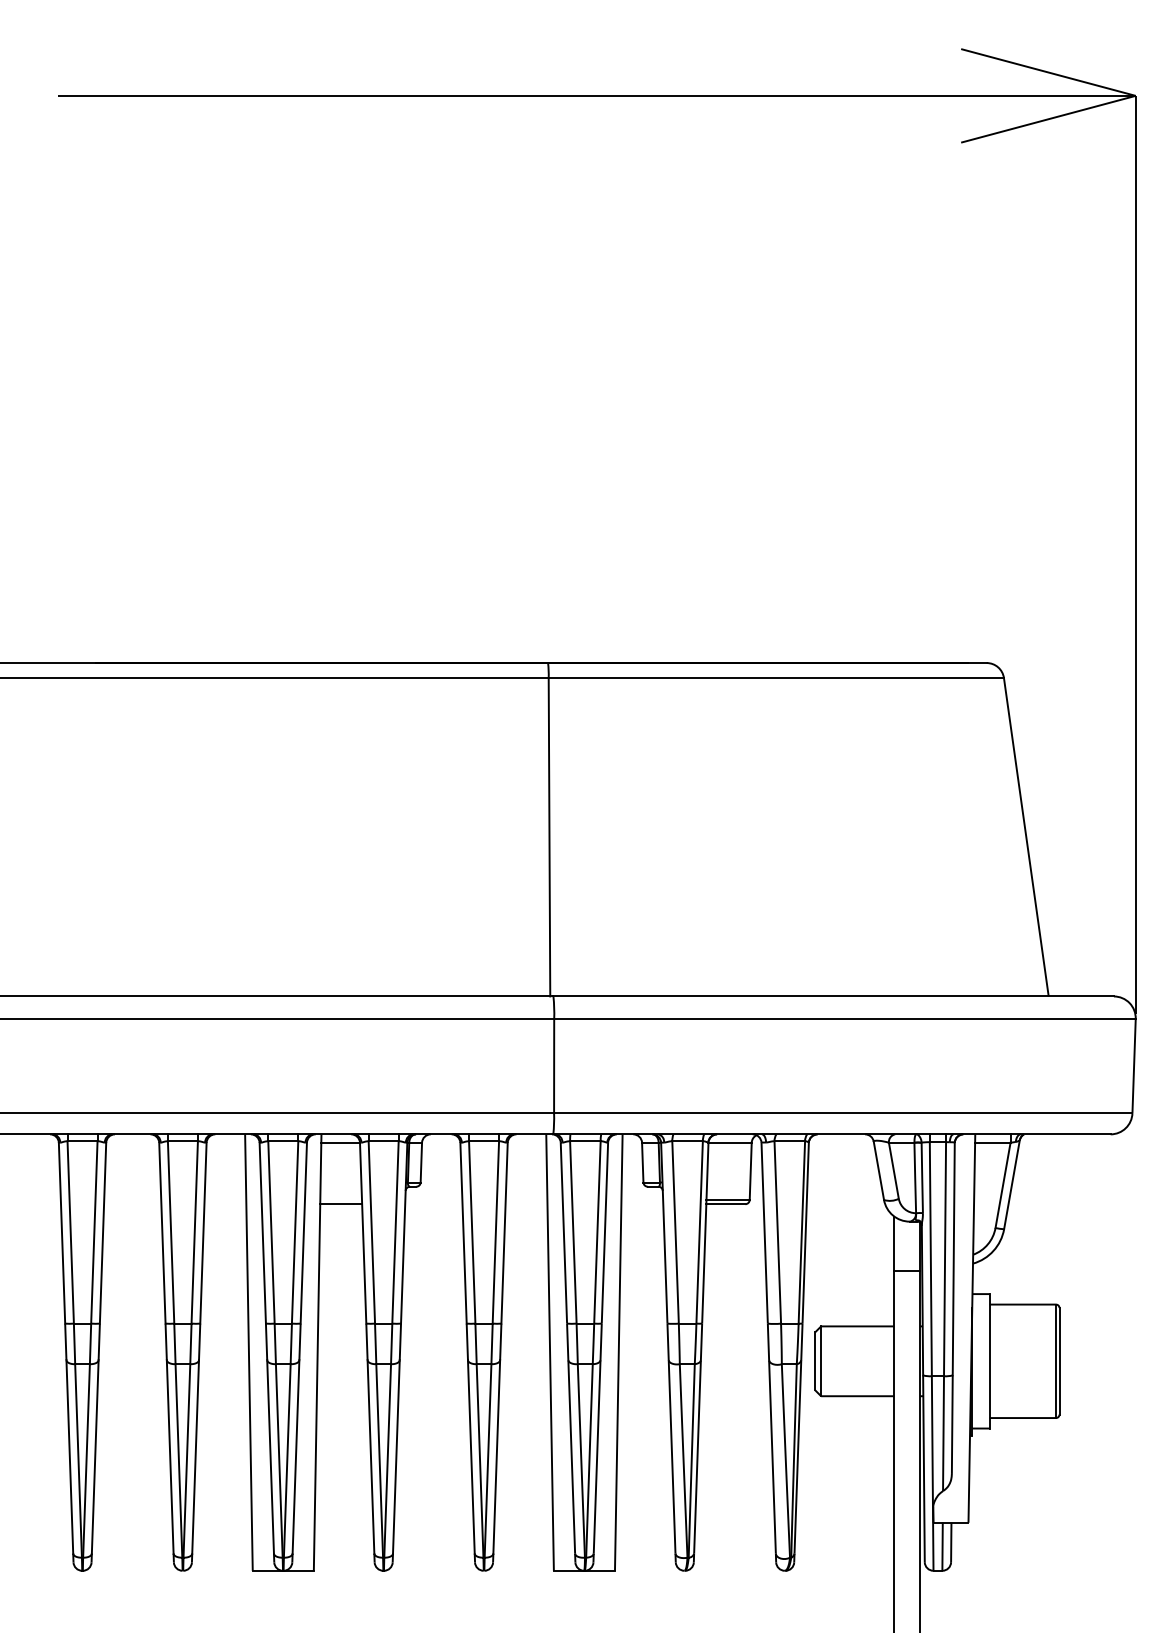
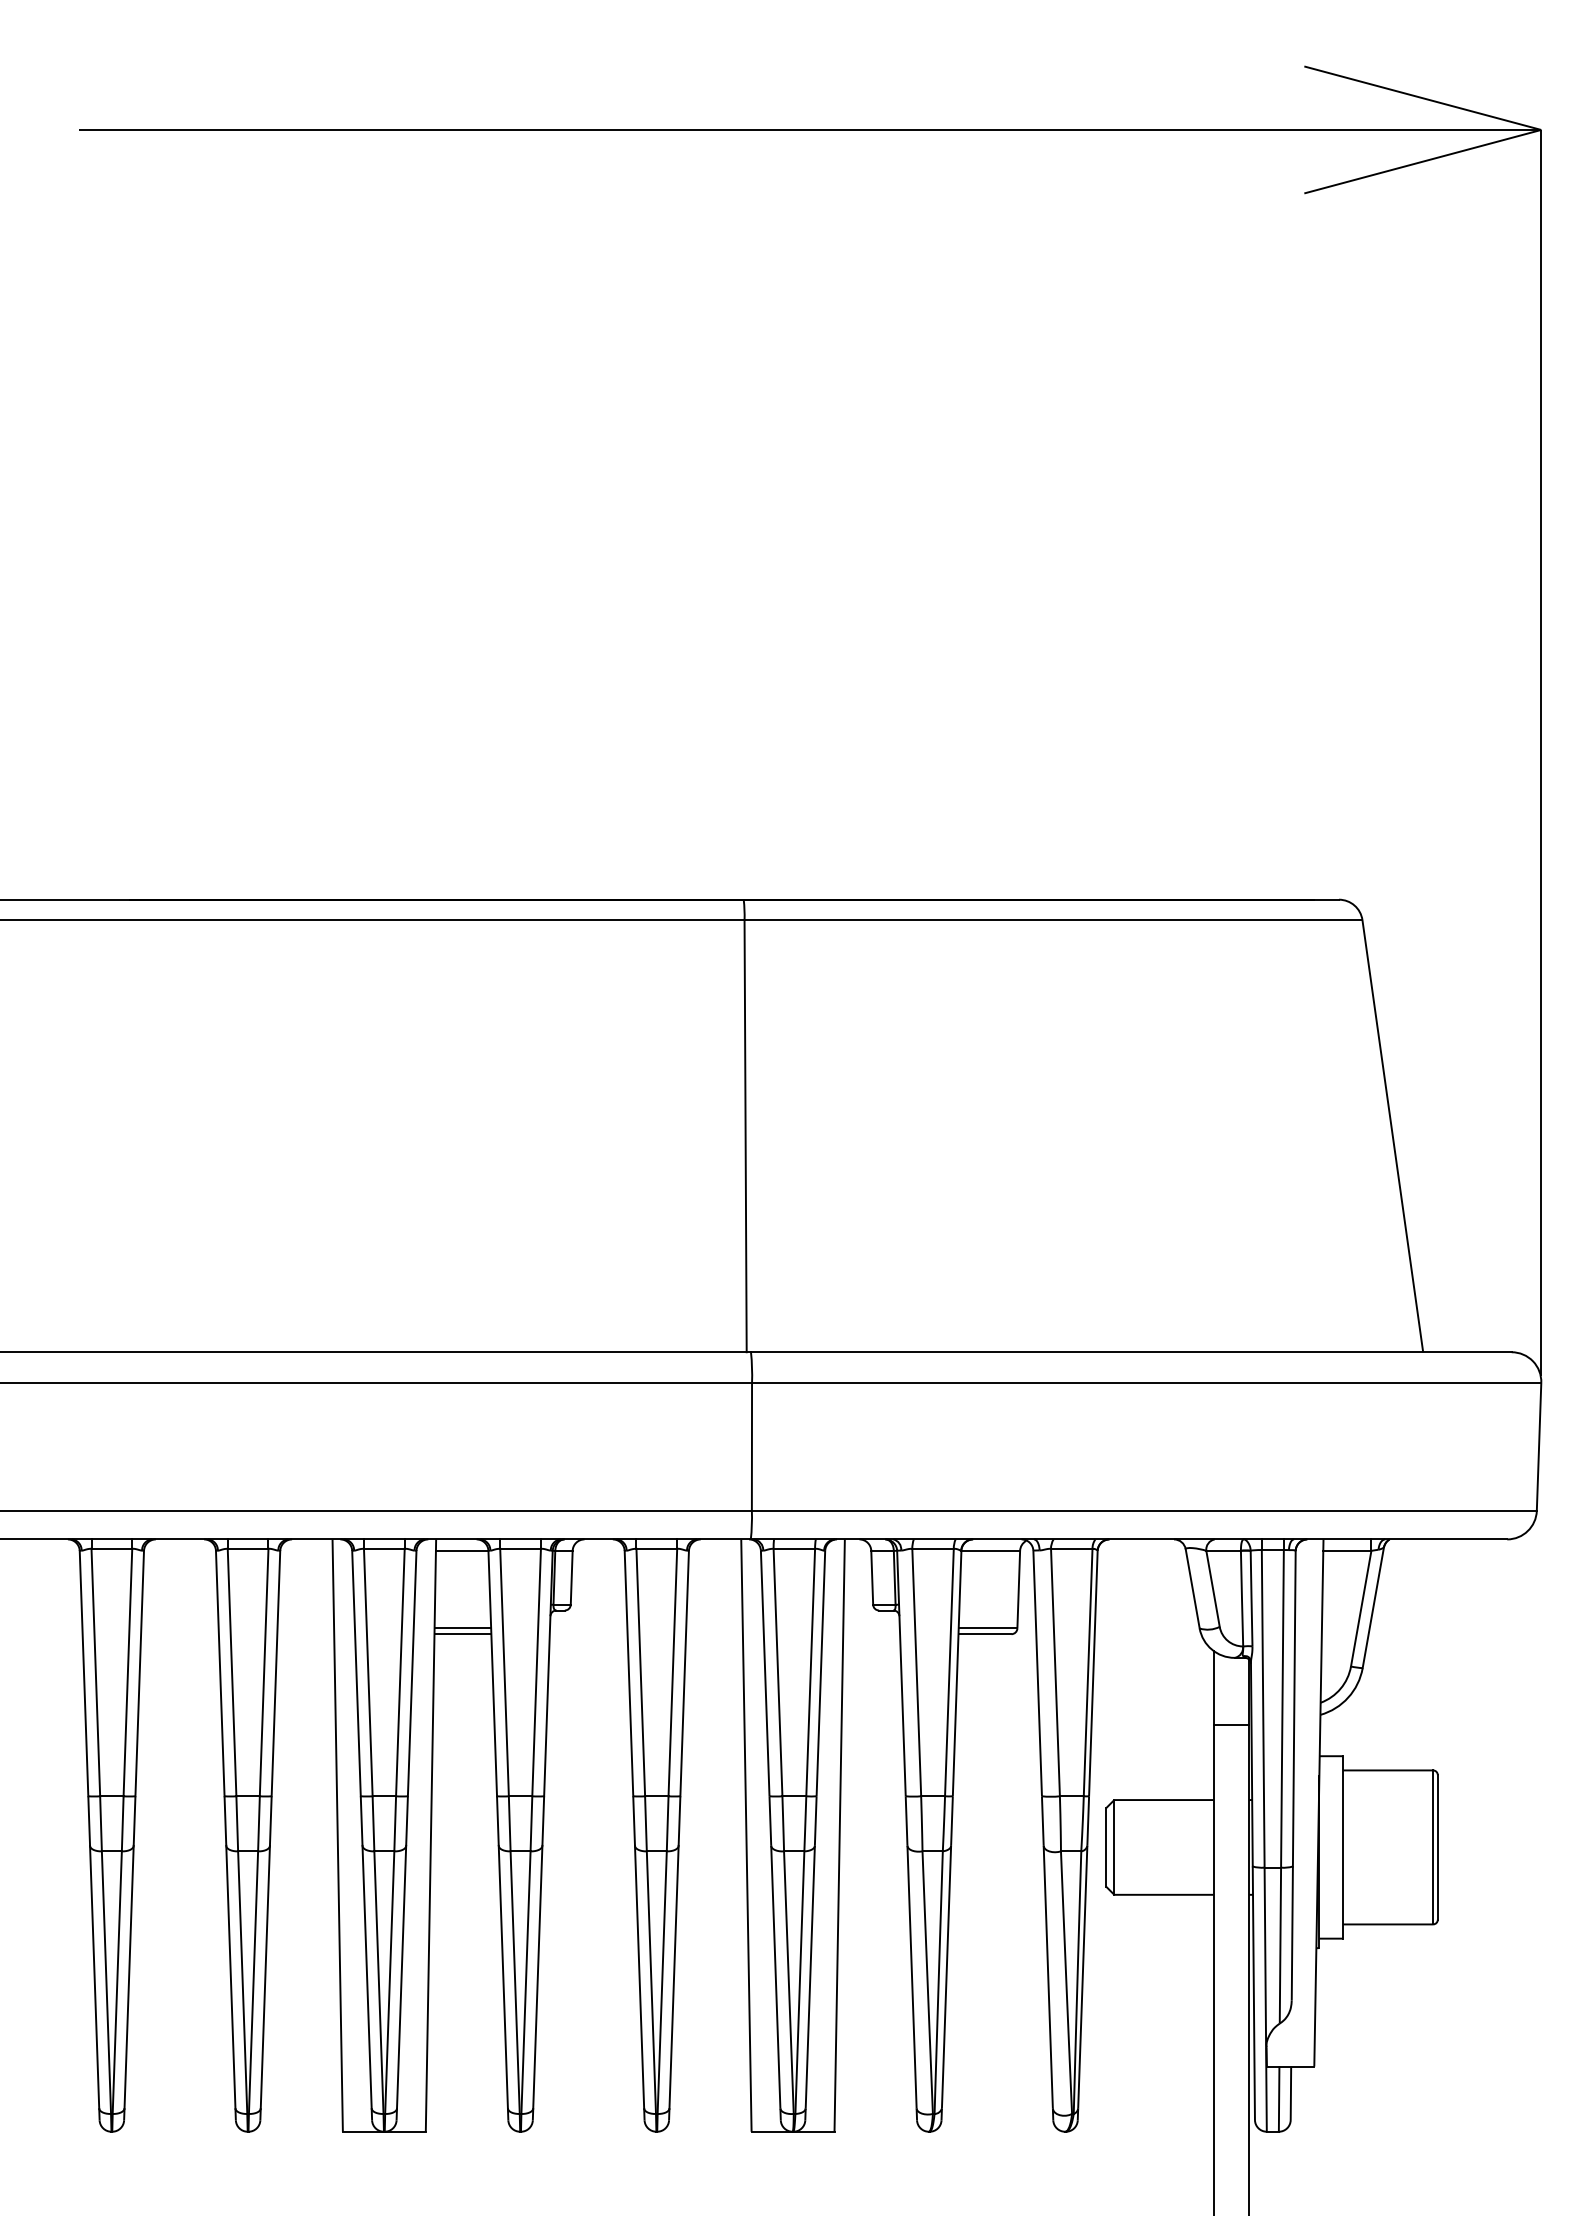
line: (340, 1200) -> (462, 1628), added

